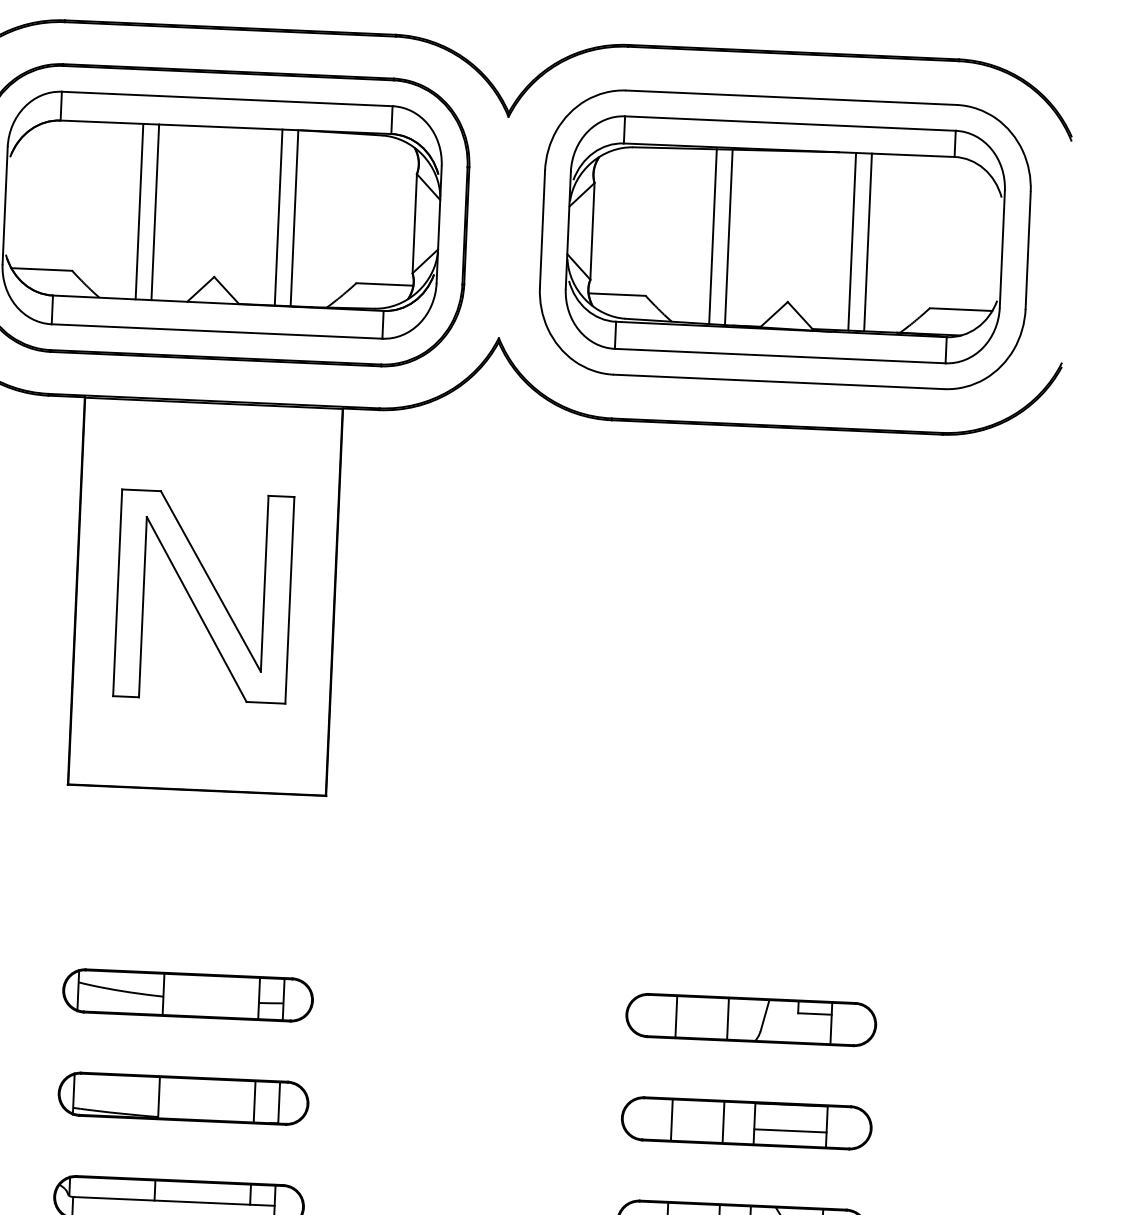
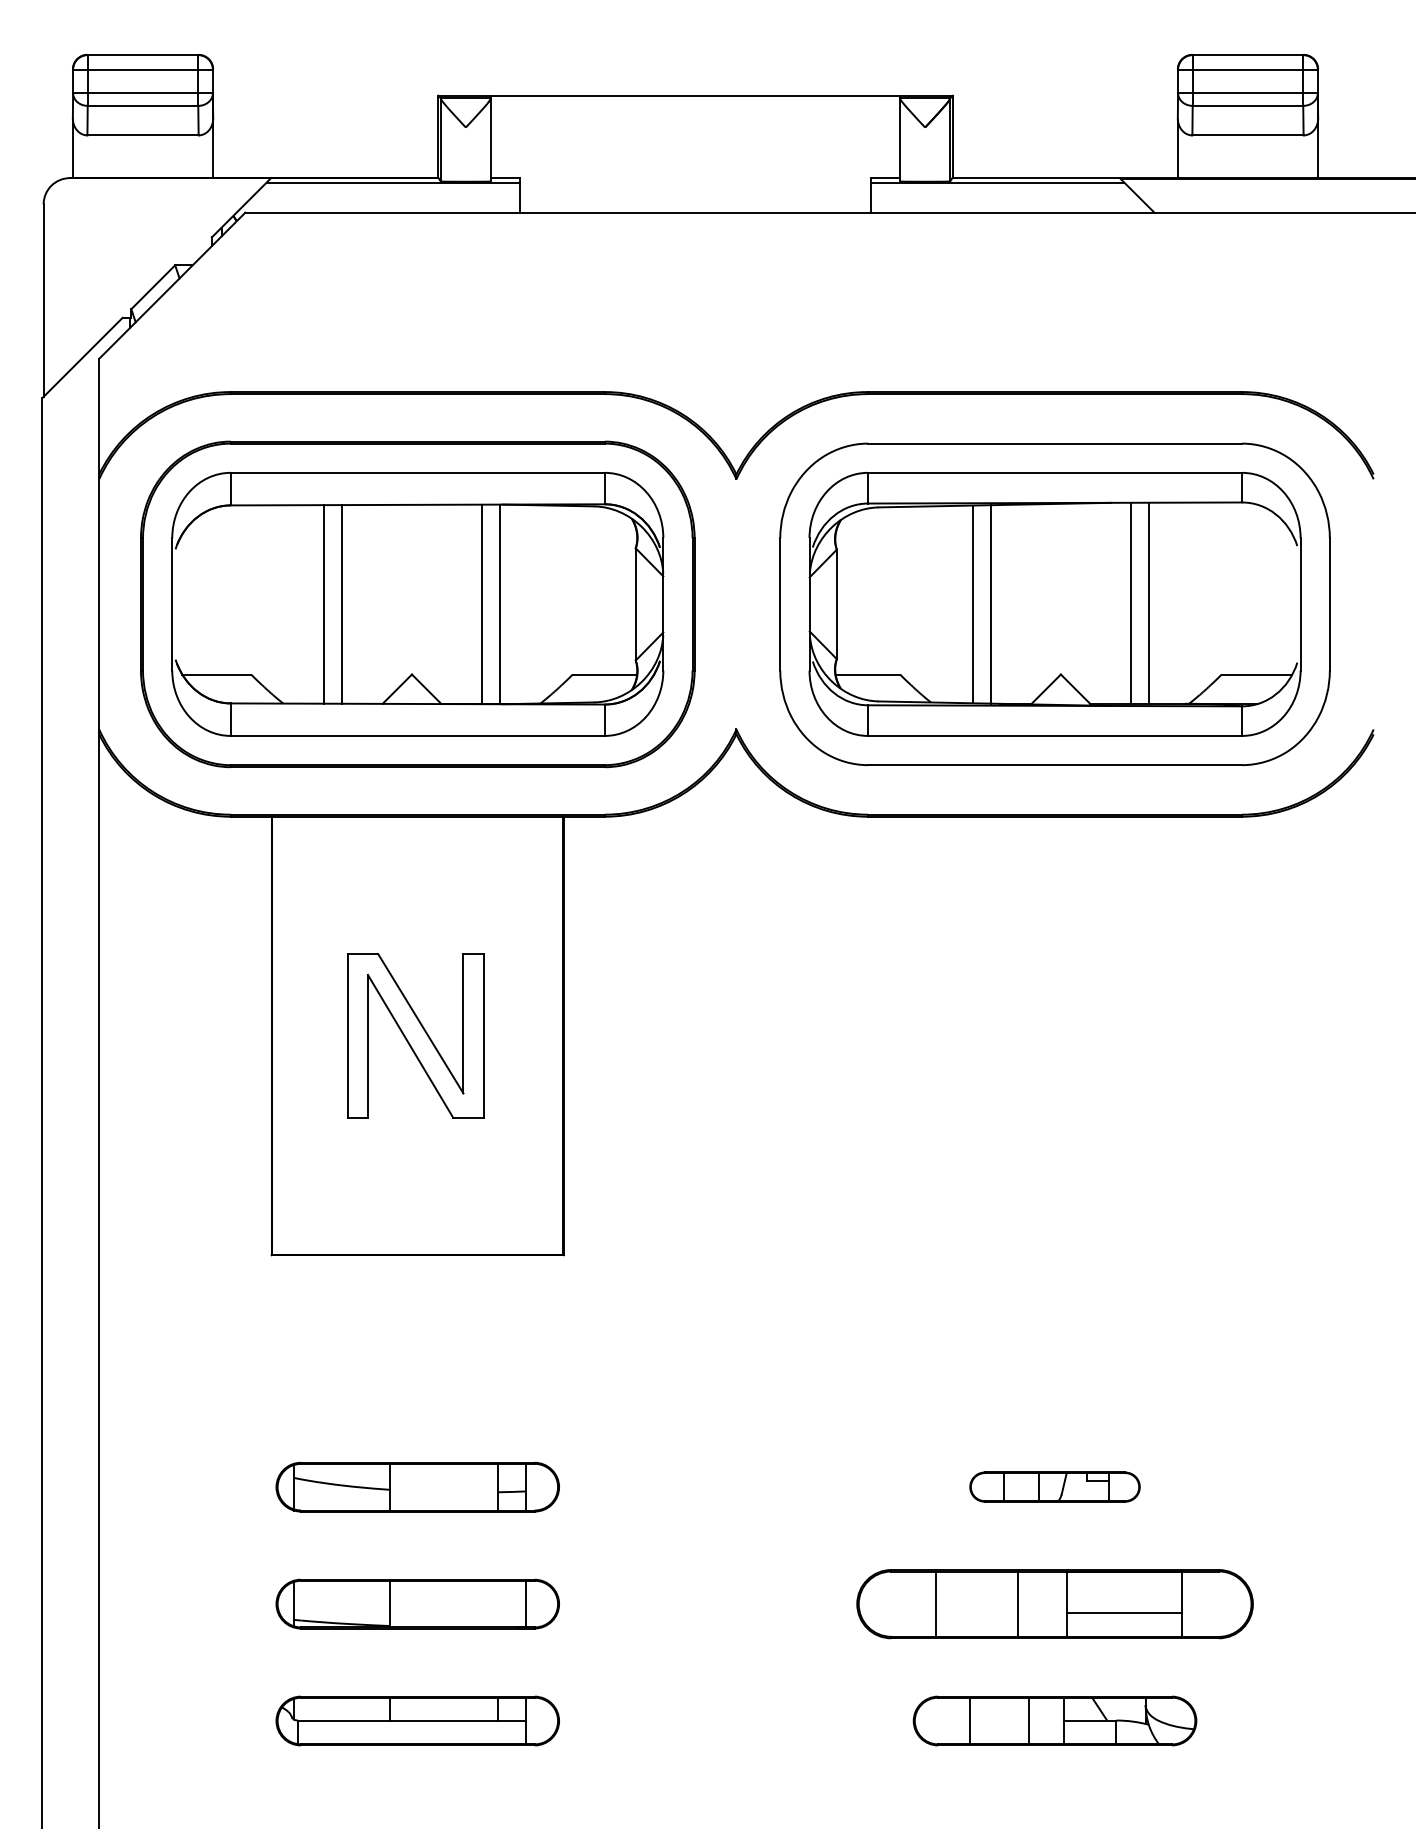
part: (203, 596) -> (415, 1035), size x0.7
part: (750, 1019) -> (1054, 1486), size x0.6
line: (254, 1101) -> (498, 1603), removed
part: (746, 1122) -> (1054, 1603), size x1.4

